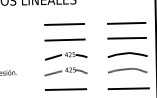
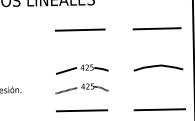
line: (126, 38) -> (156, 47), removed
line: (64, 39) -> (80, 48), removed
curve: (127, 69) -> (158, 85), removed

